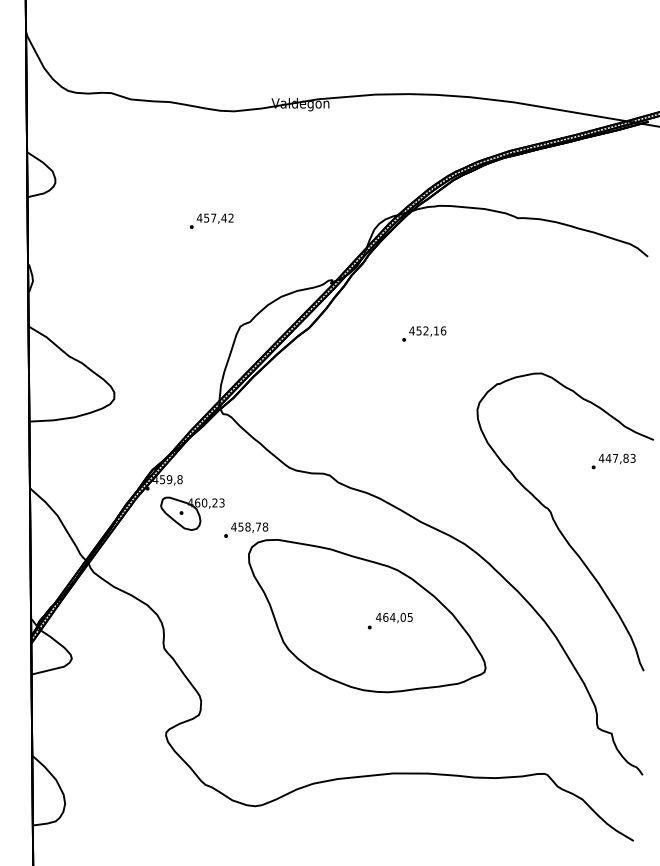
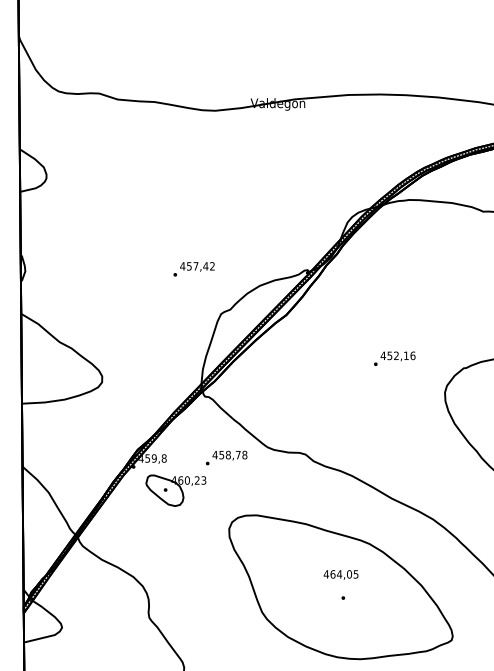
text: (211, 220) -> (193, 268), moved
text: (424, 333) -> (395, 358), moved
text: (246, 529) -> (226, 457), moved
text: (394, 617) -> (341, 574), moved

